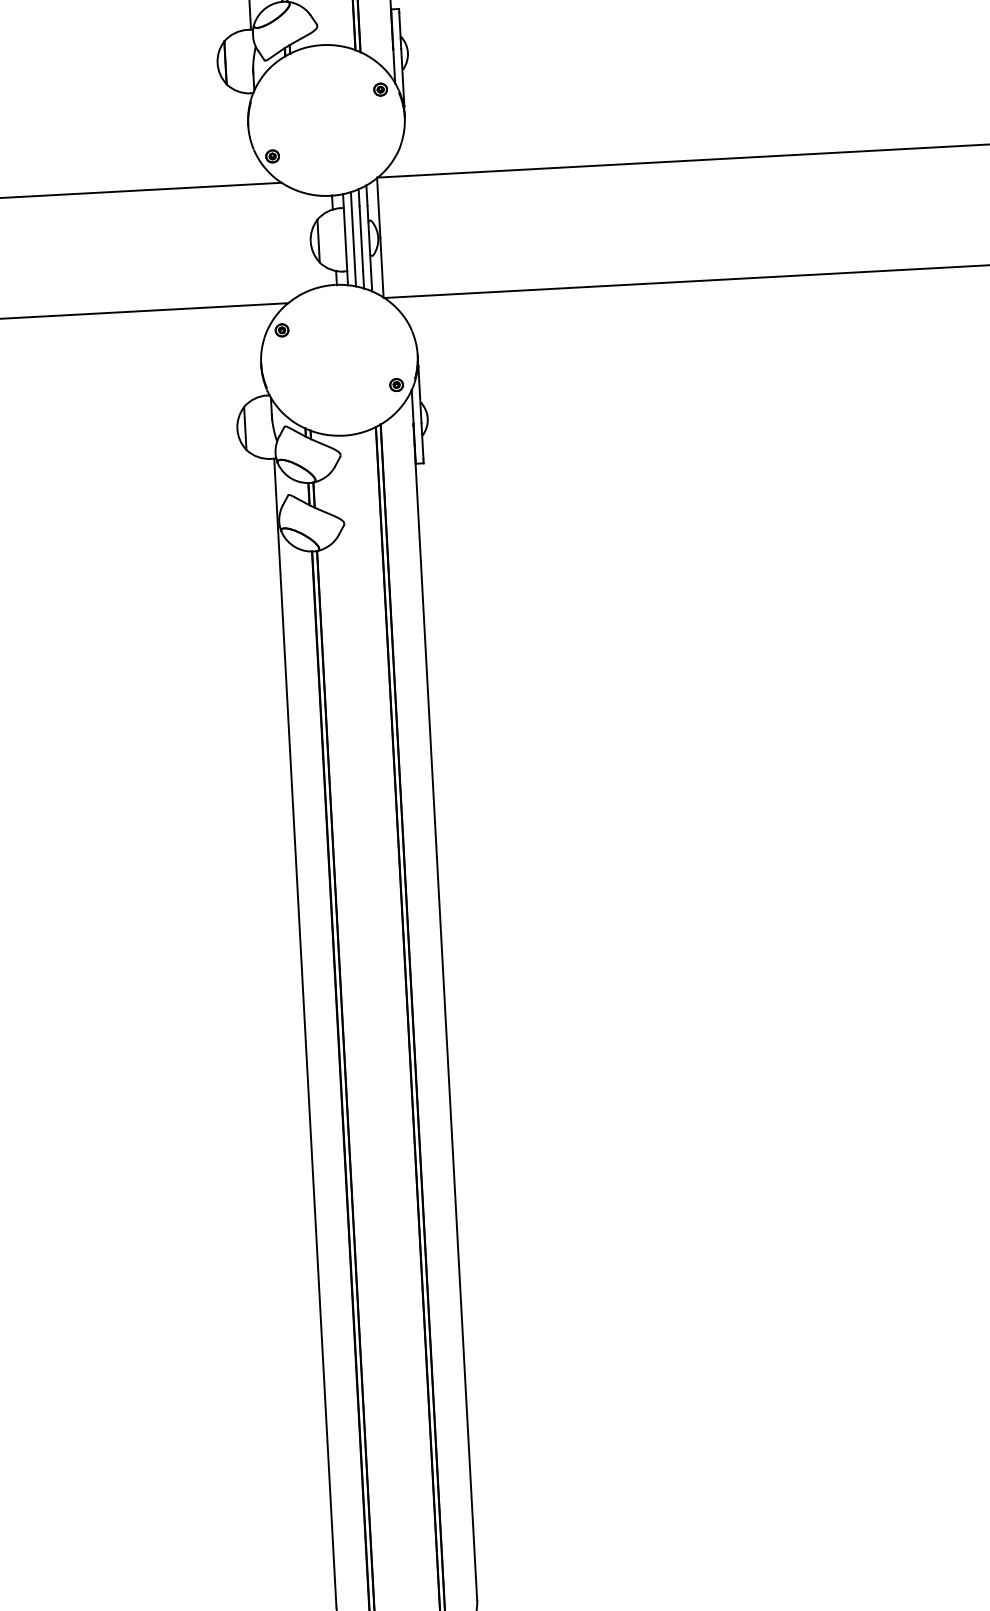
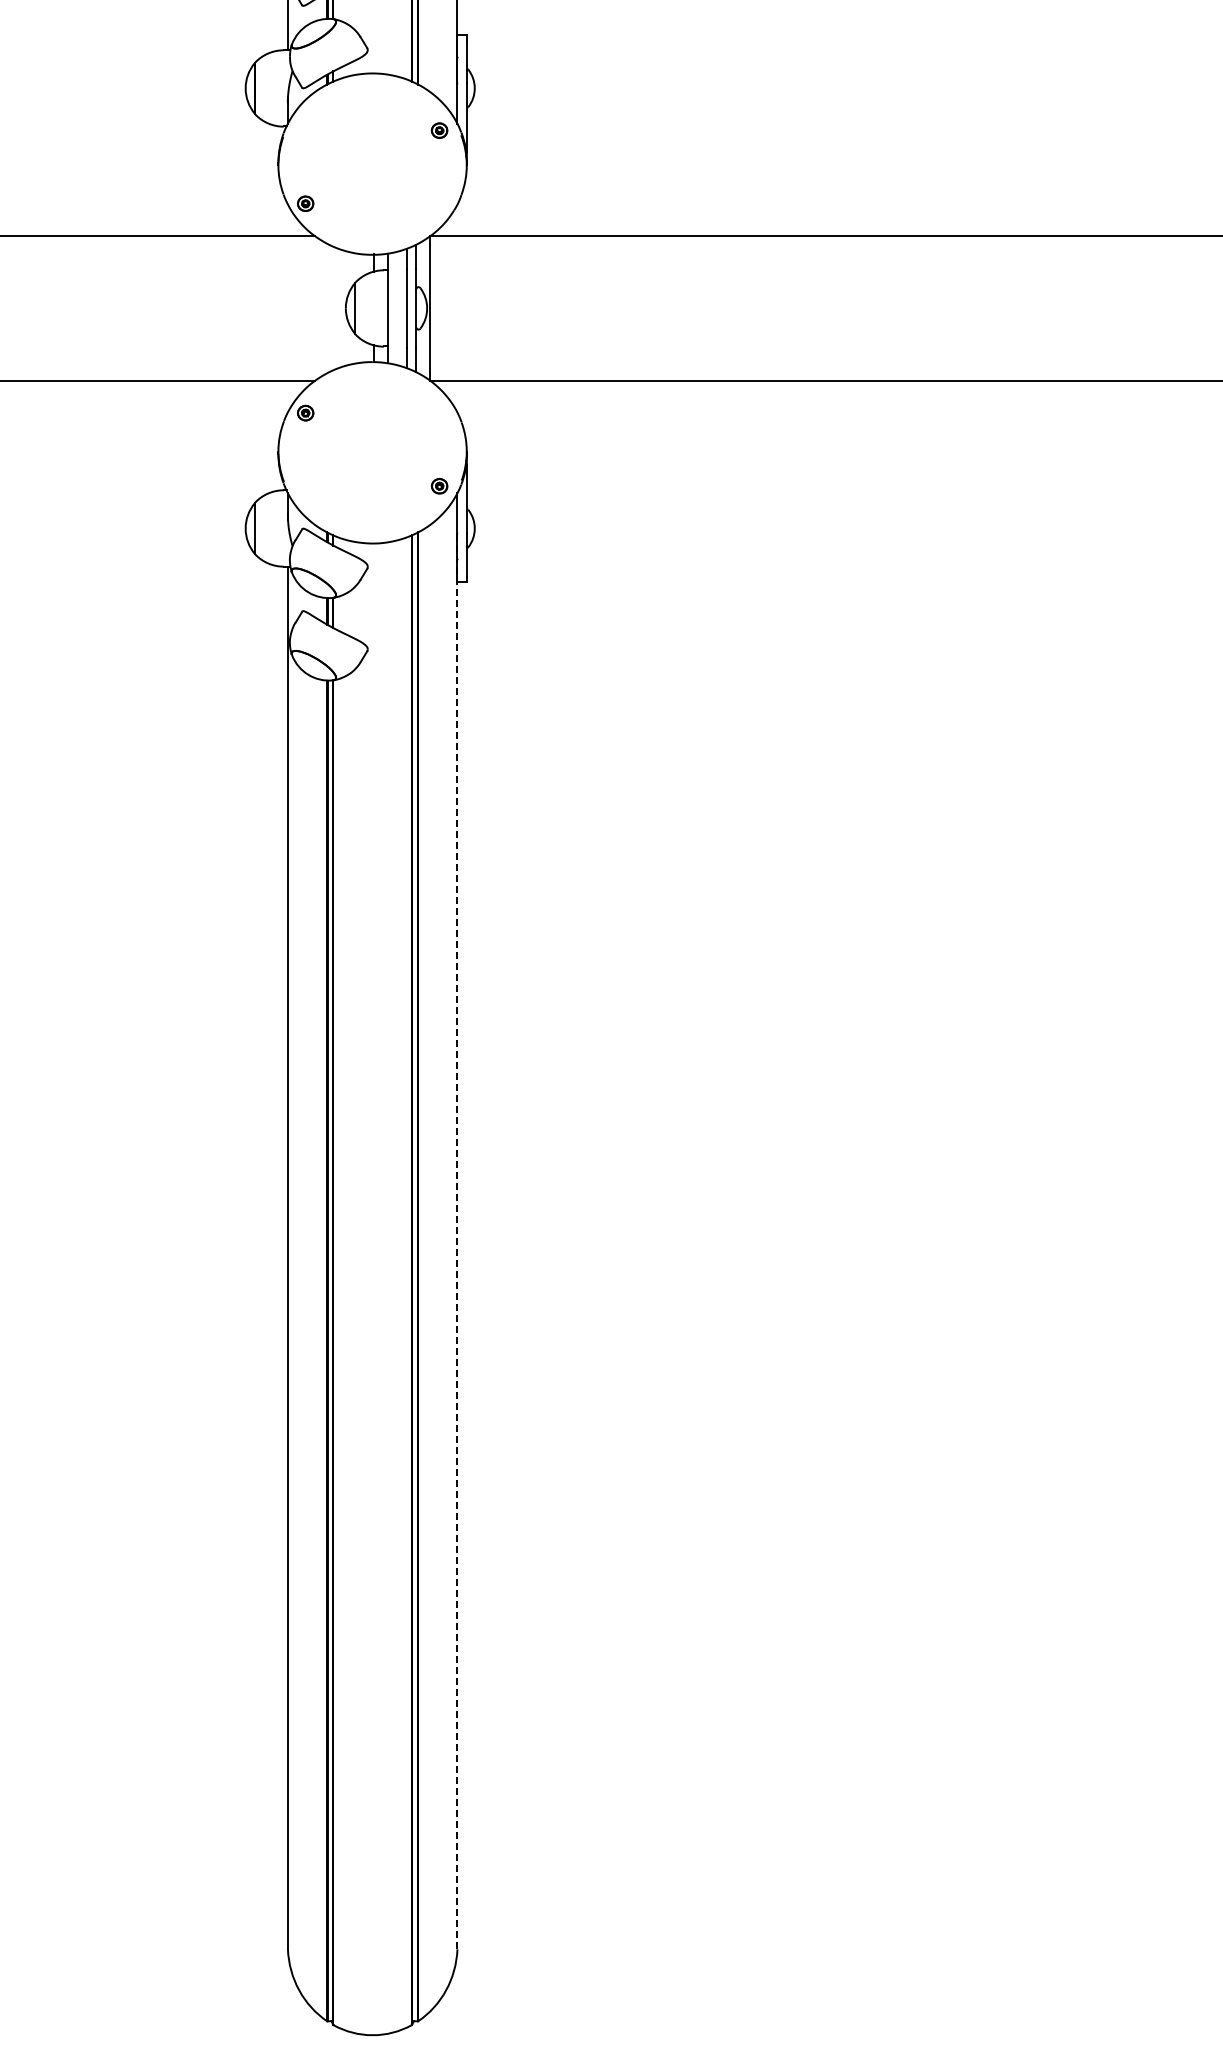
line: (353, 239) -> (397, 308), removed
line: (445, 1012) -> (457, 1242), solid -> dashed

